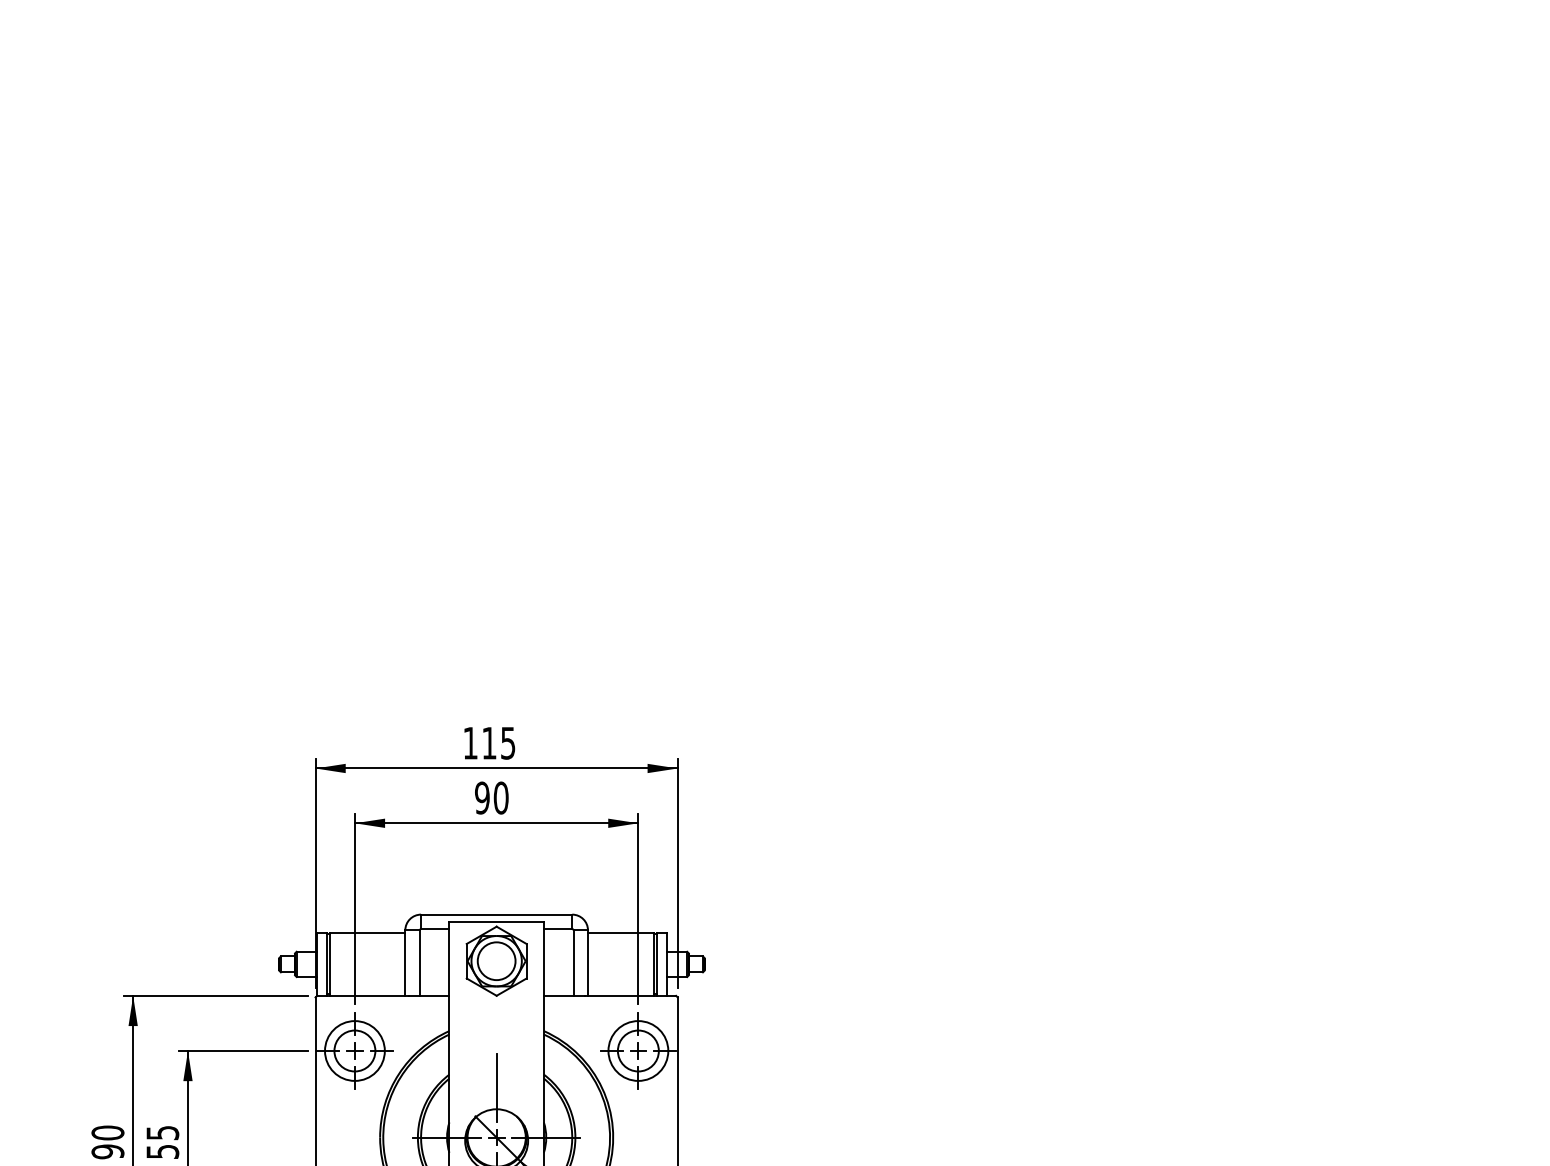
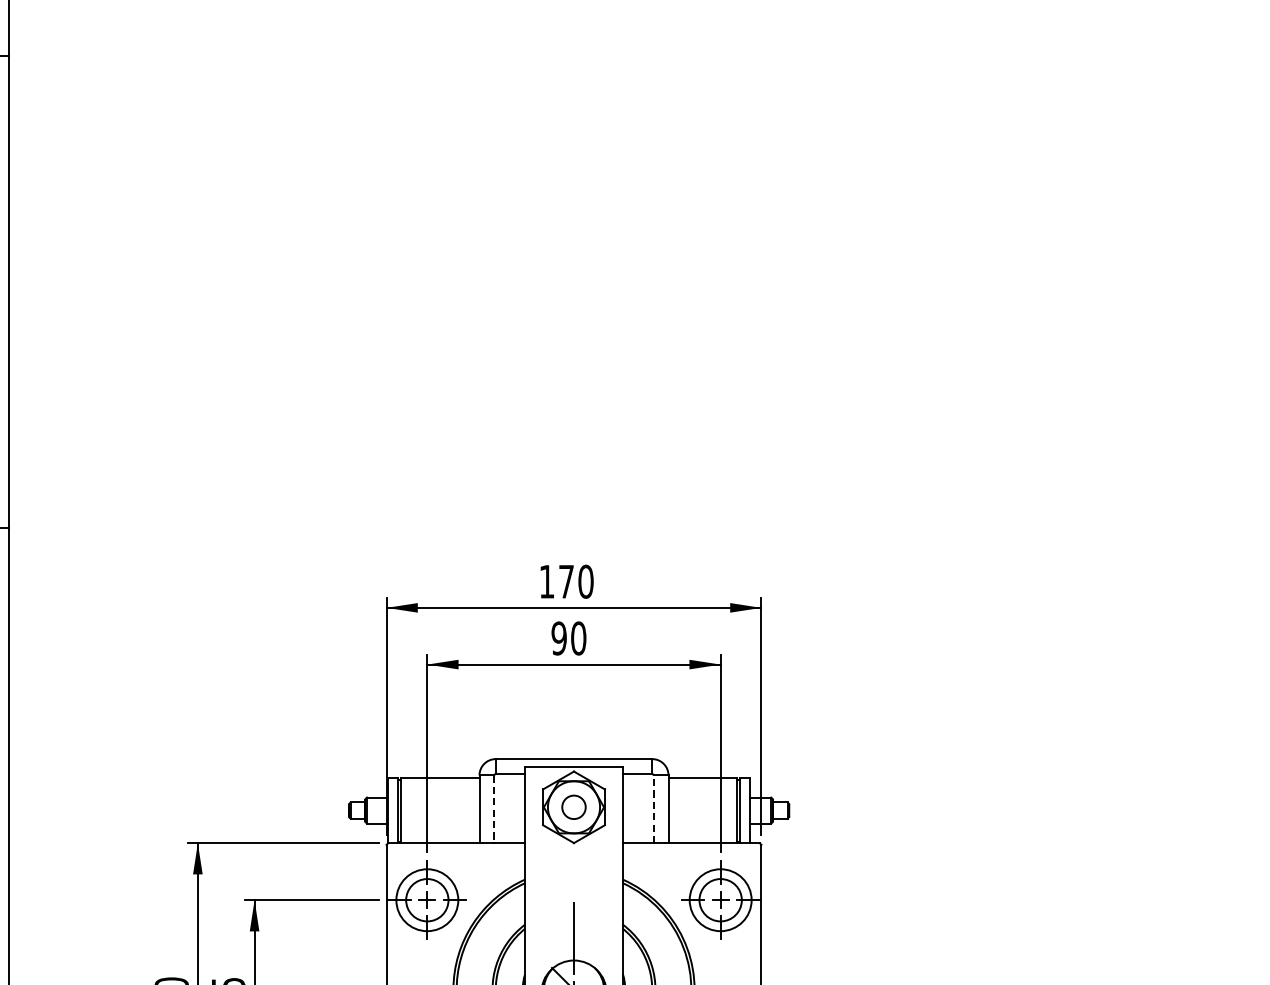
text: (498, 742) -> (575, 580), 115 -> 170
circle: (496, 961) -> (573, 807), size x0.6
line: (419, 963) -> (494, 809), solid -> dashed
line: (573, 963) -> (653, 809), solid -> dashed

